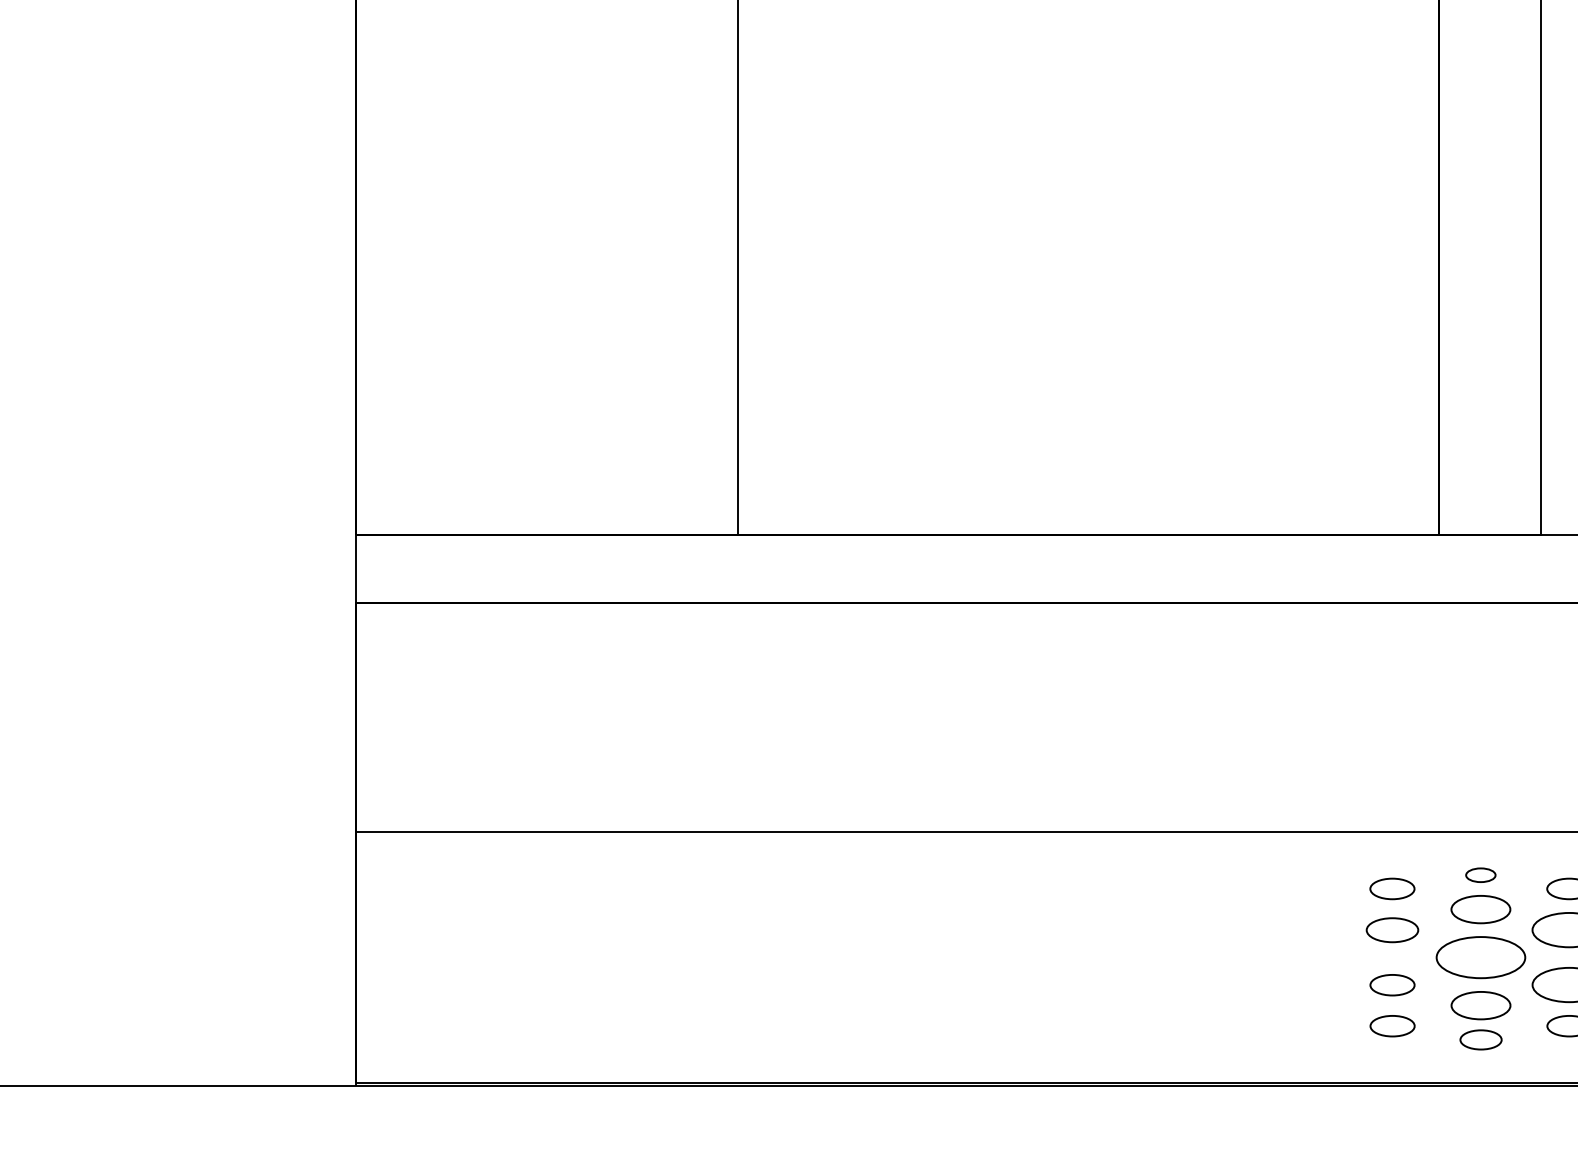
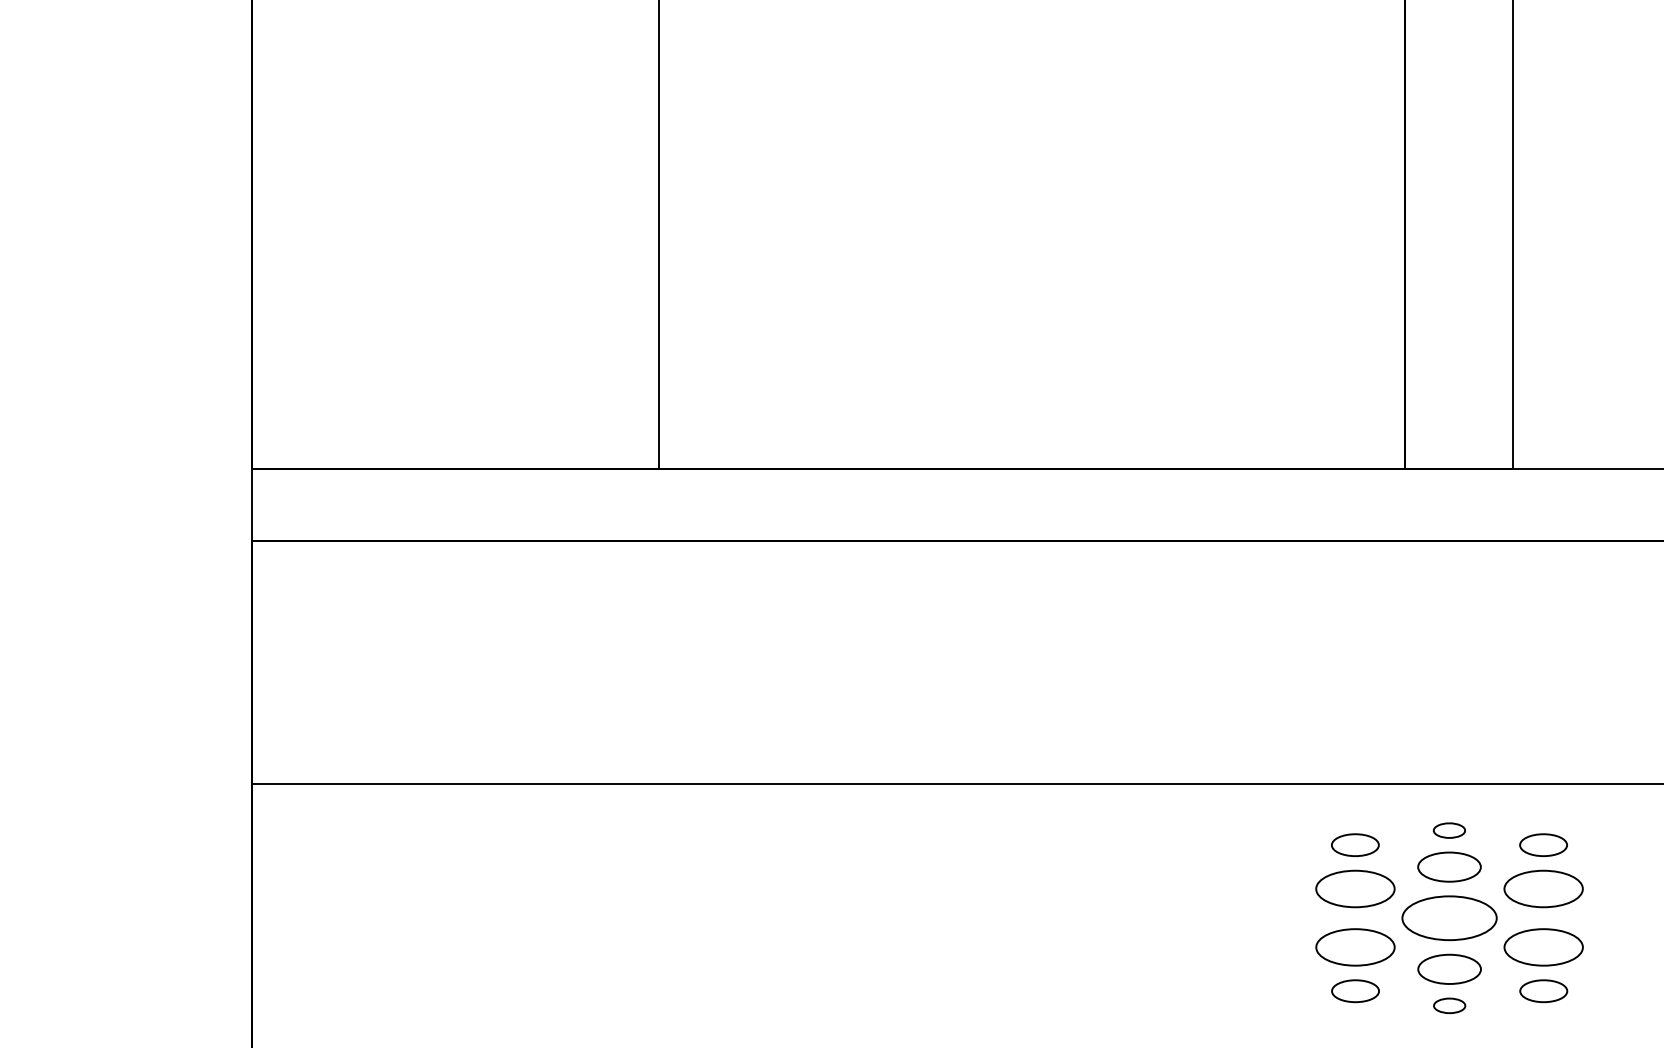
part: (1392, 930) -> (1355, 889), size x1.43
part: (1392, 985) -> (1355, 947), size x1.67
part: (1480, 1039) -> (1449, 1005), size x0.71

